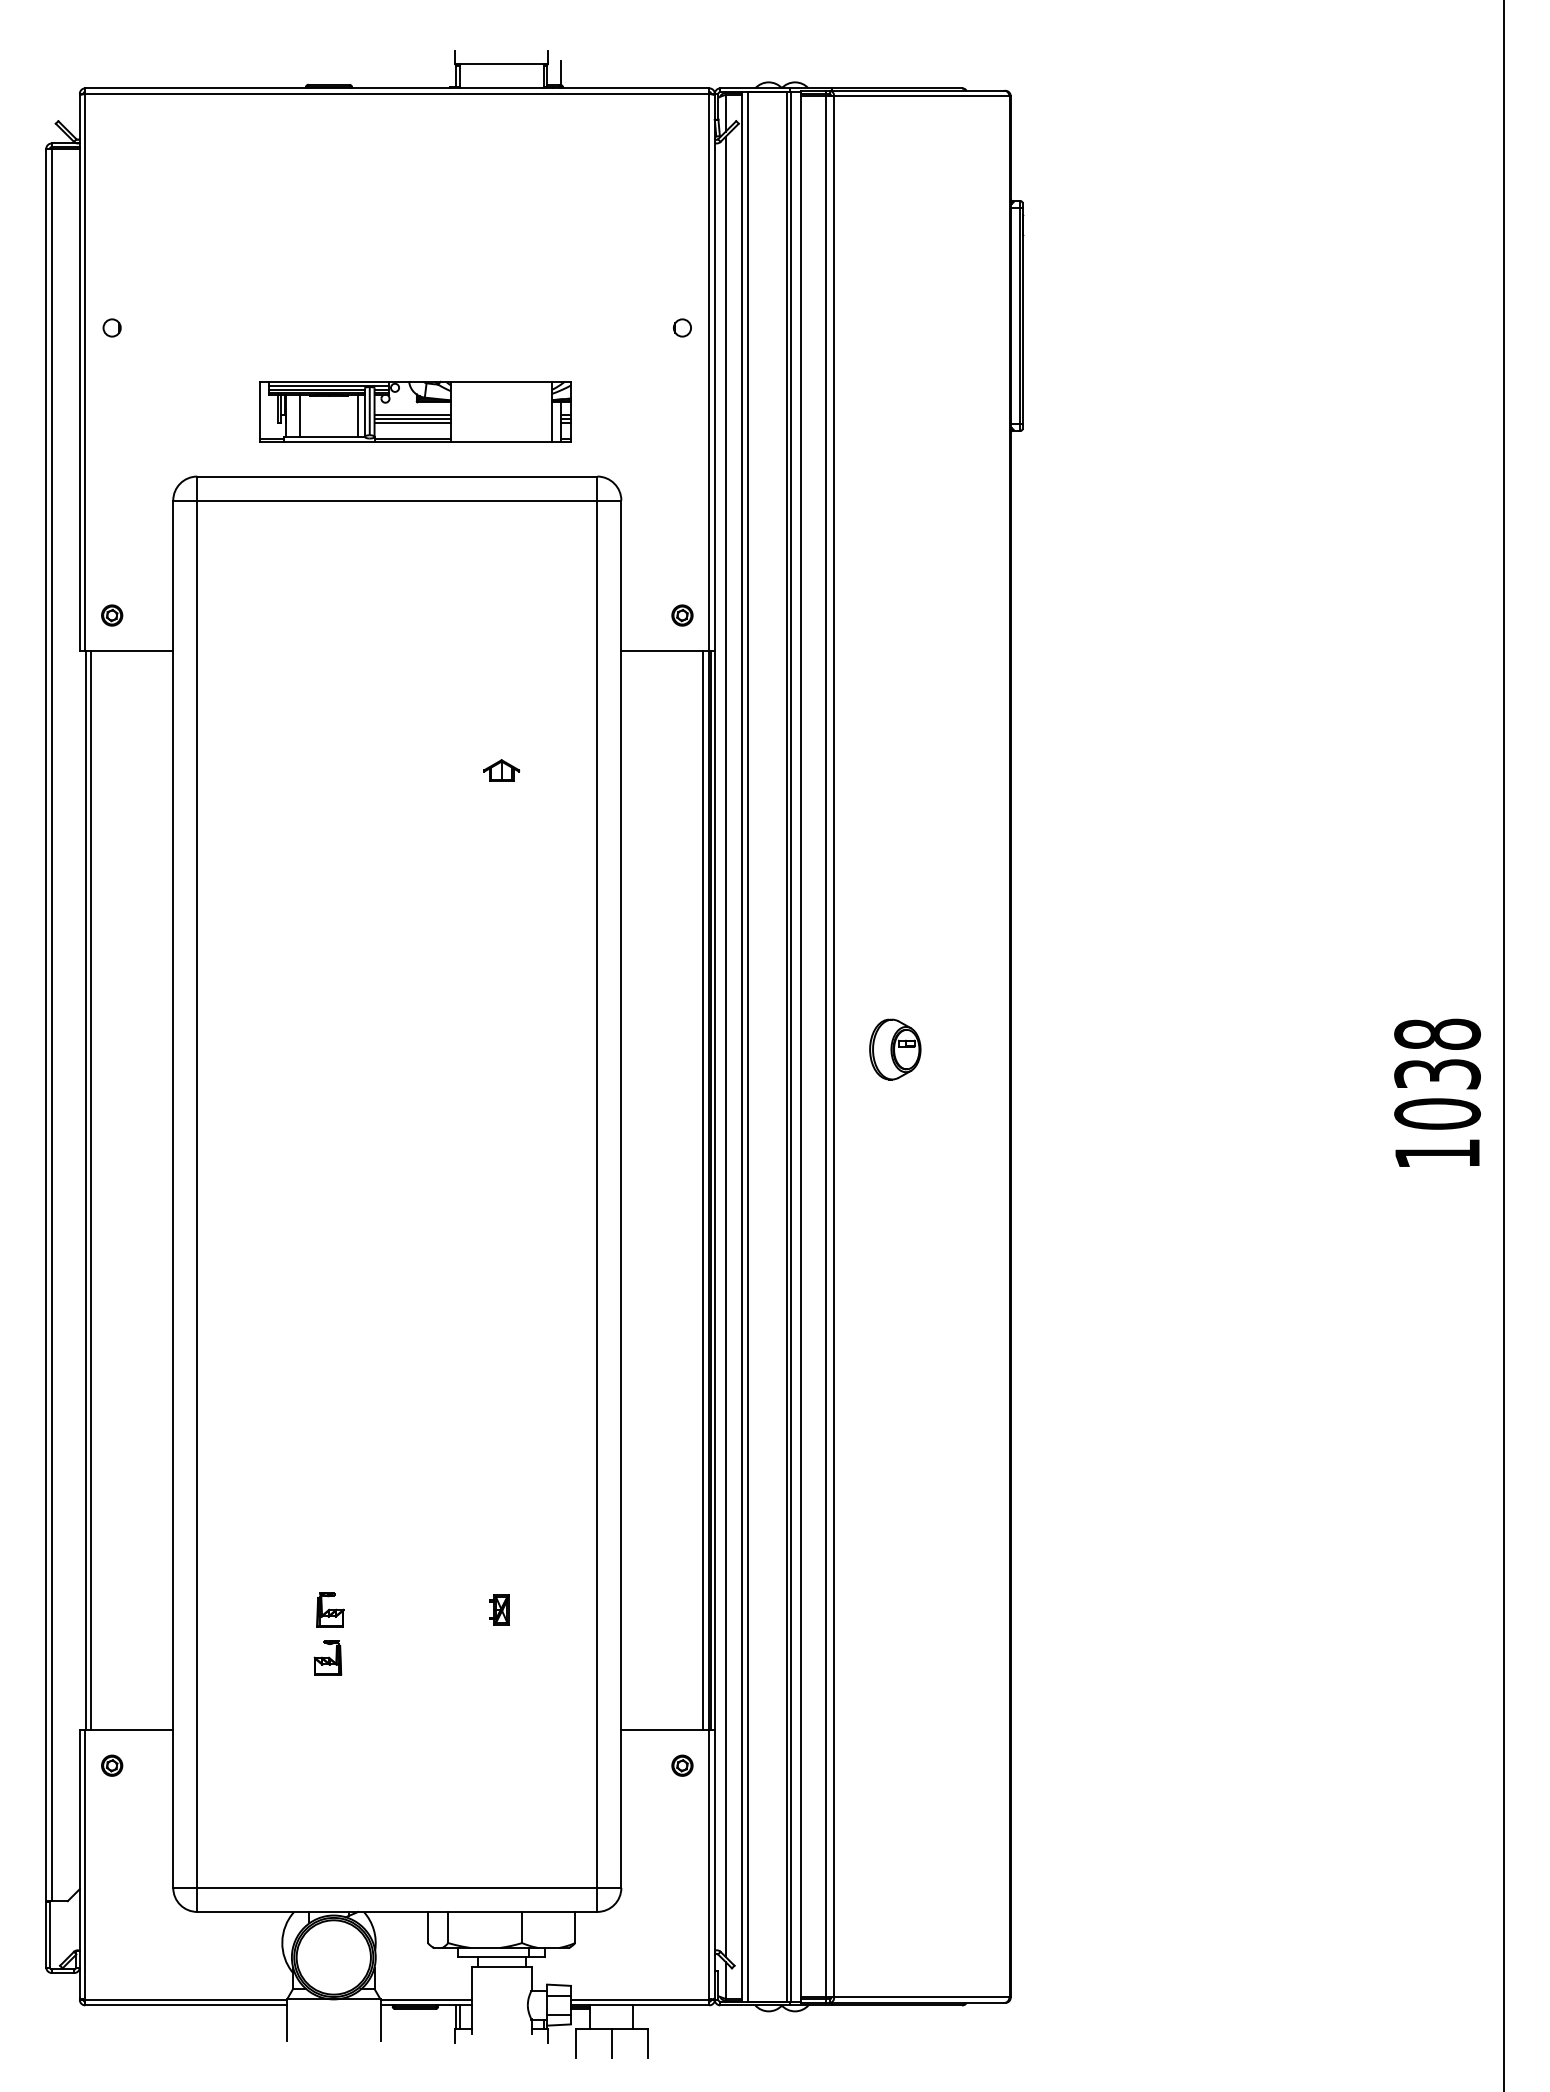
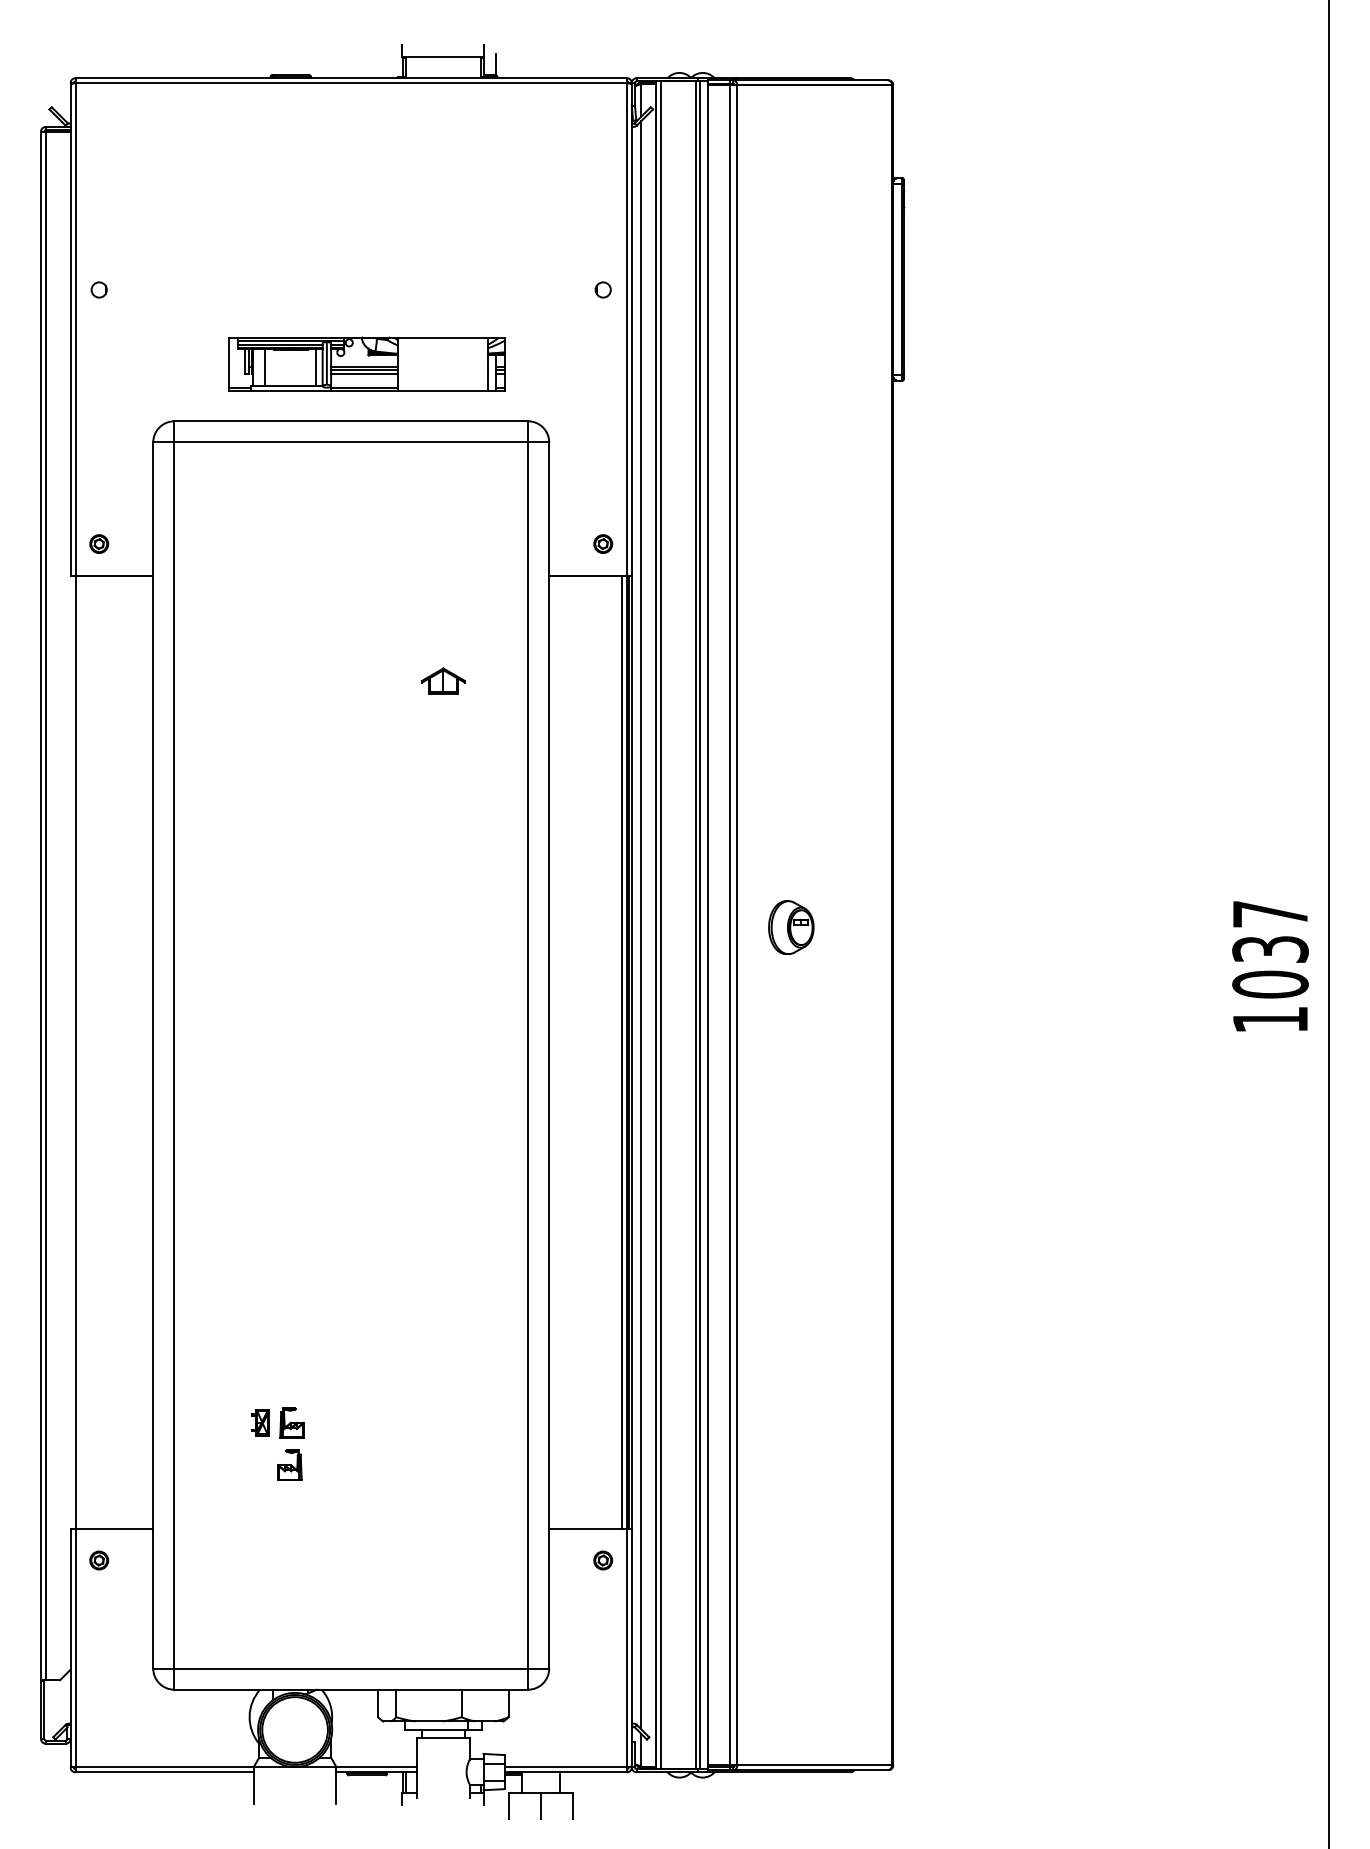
part: (501, 769) -> (443, 680), size x1.4
text: (1437, 1033) -> (1270, 913), 1038 -> 1037
line: (90, 1189) -> (80, 1051), removed
part: (499, 1609) -> (260, 1422), moved

